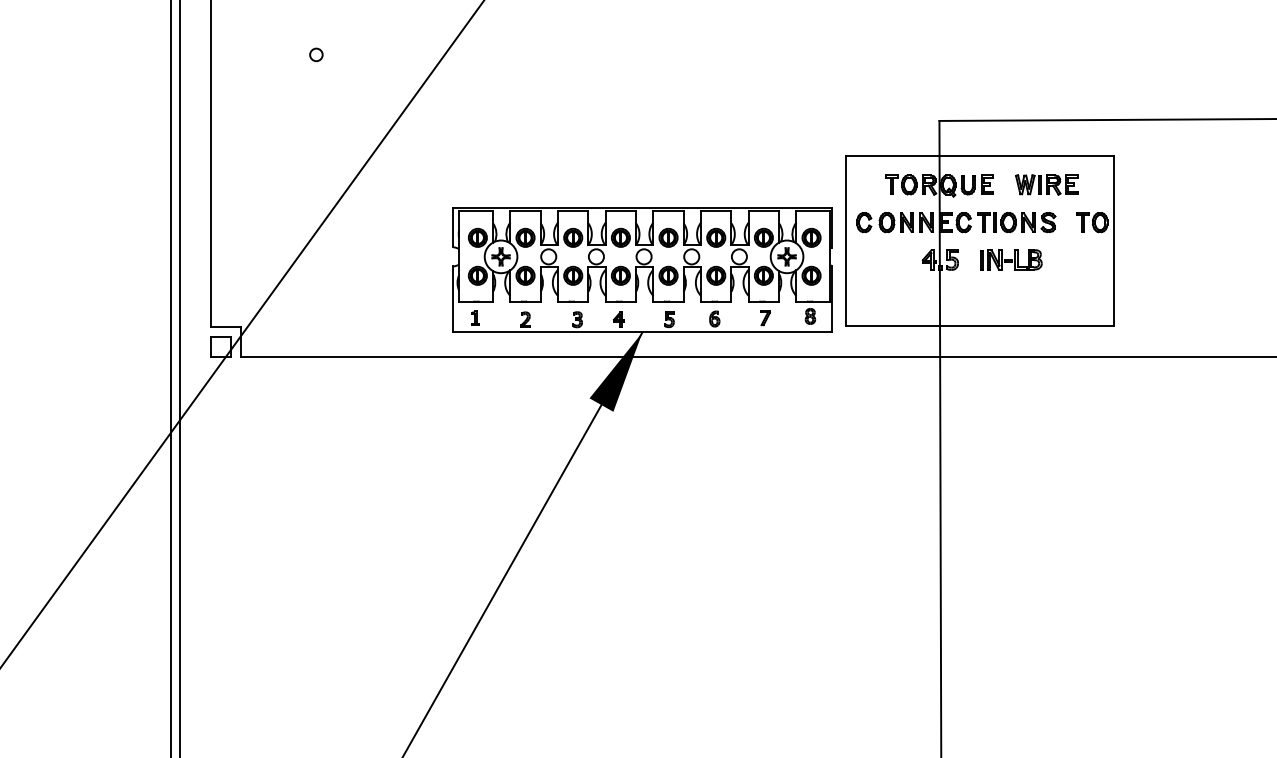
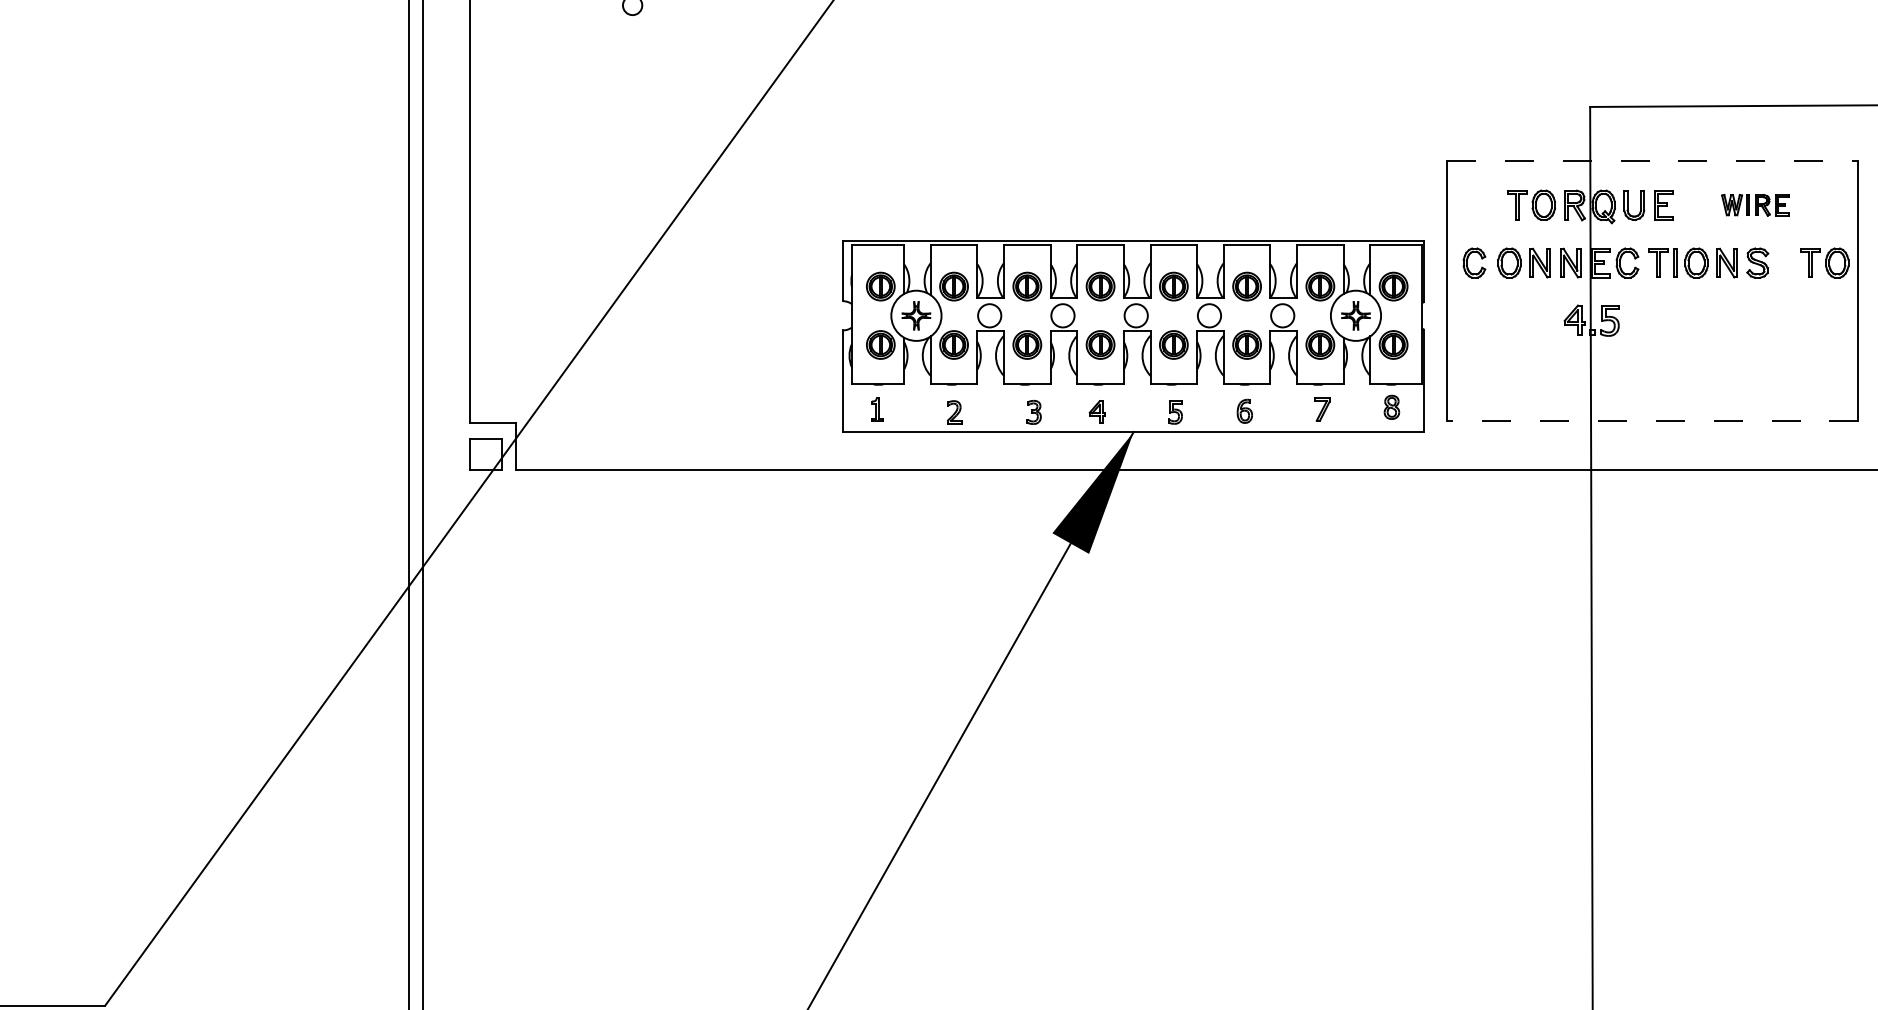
line: (980, 155) -> (1653, 160), solid -> dashed
part: (1046, 184) -> (1754, 204), size x0.7
part: (1011, 259) -> (1700, 319), removed
line: (980, 325) -> (1653, 421), solid -> dashed

